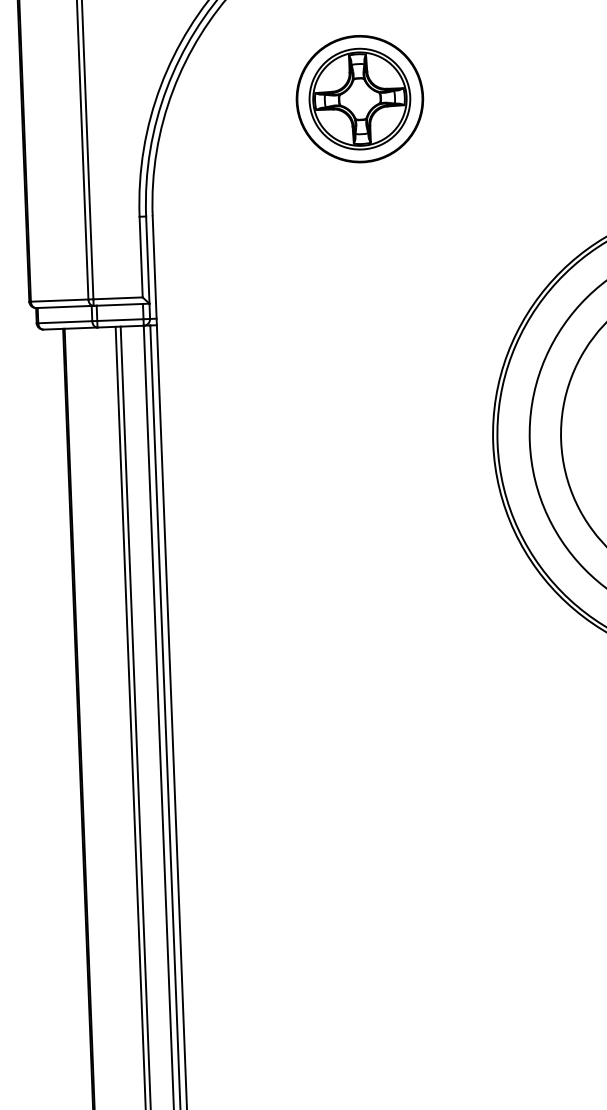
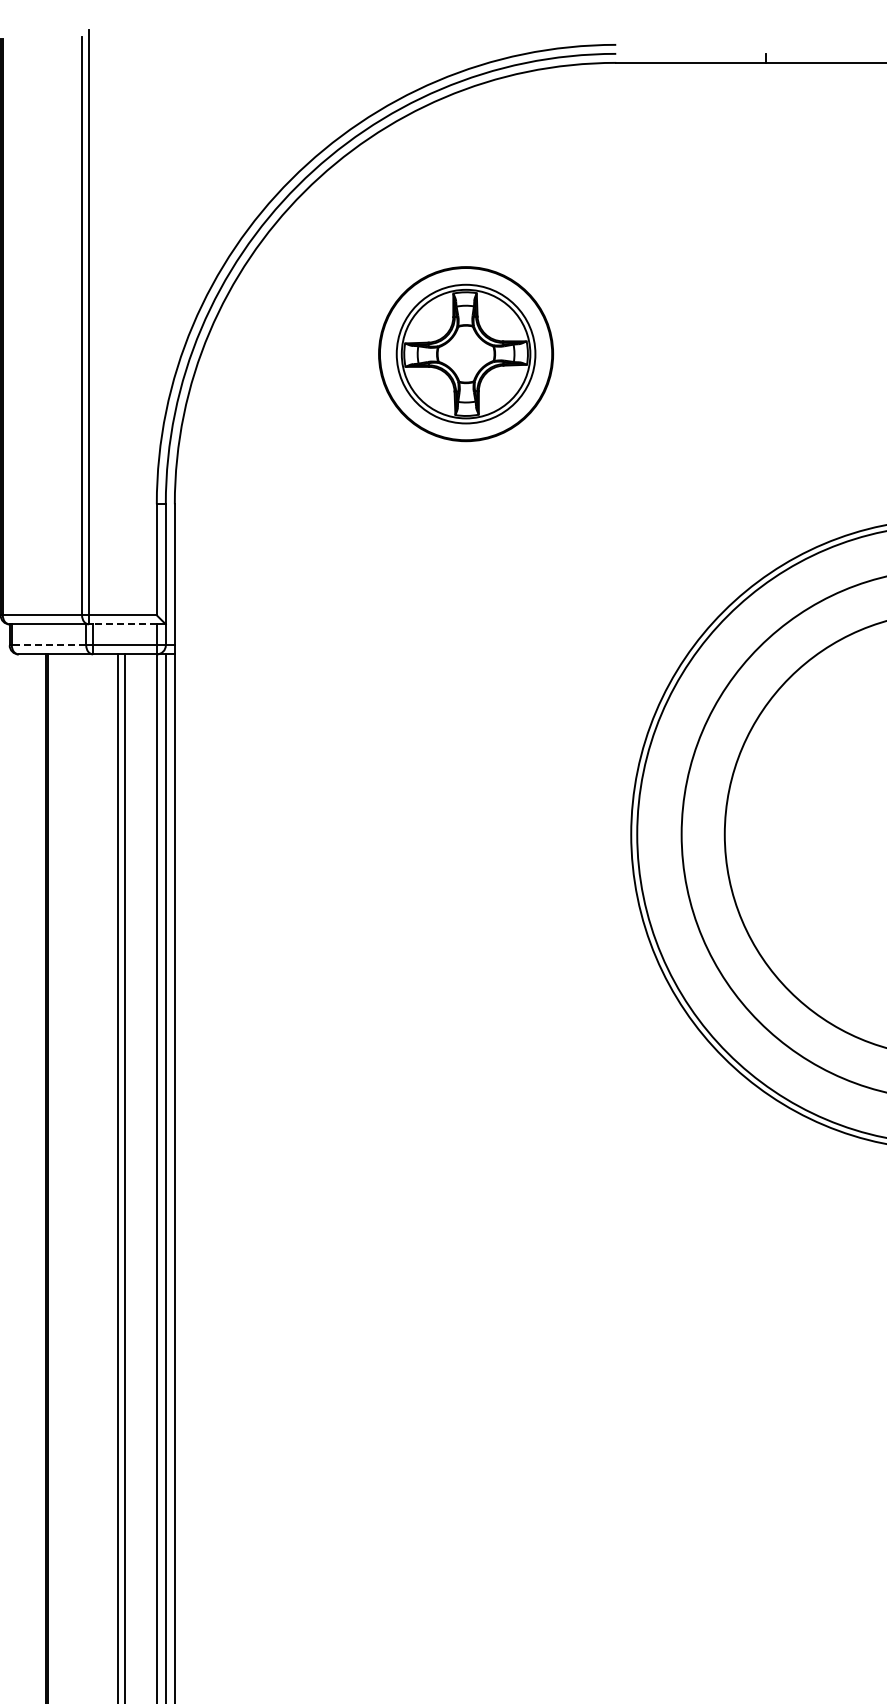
line: (119, 304) -> (124, 624), solid -> dashed
line: (64, 322) -> (48, 645), solid -> dashed

